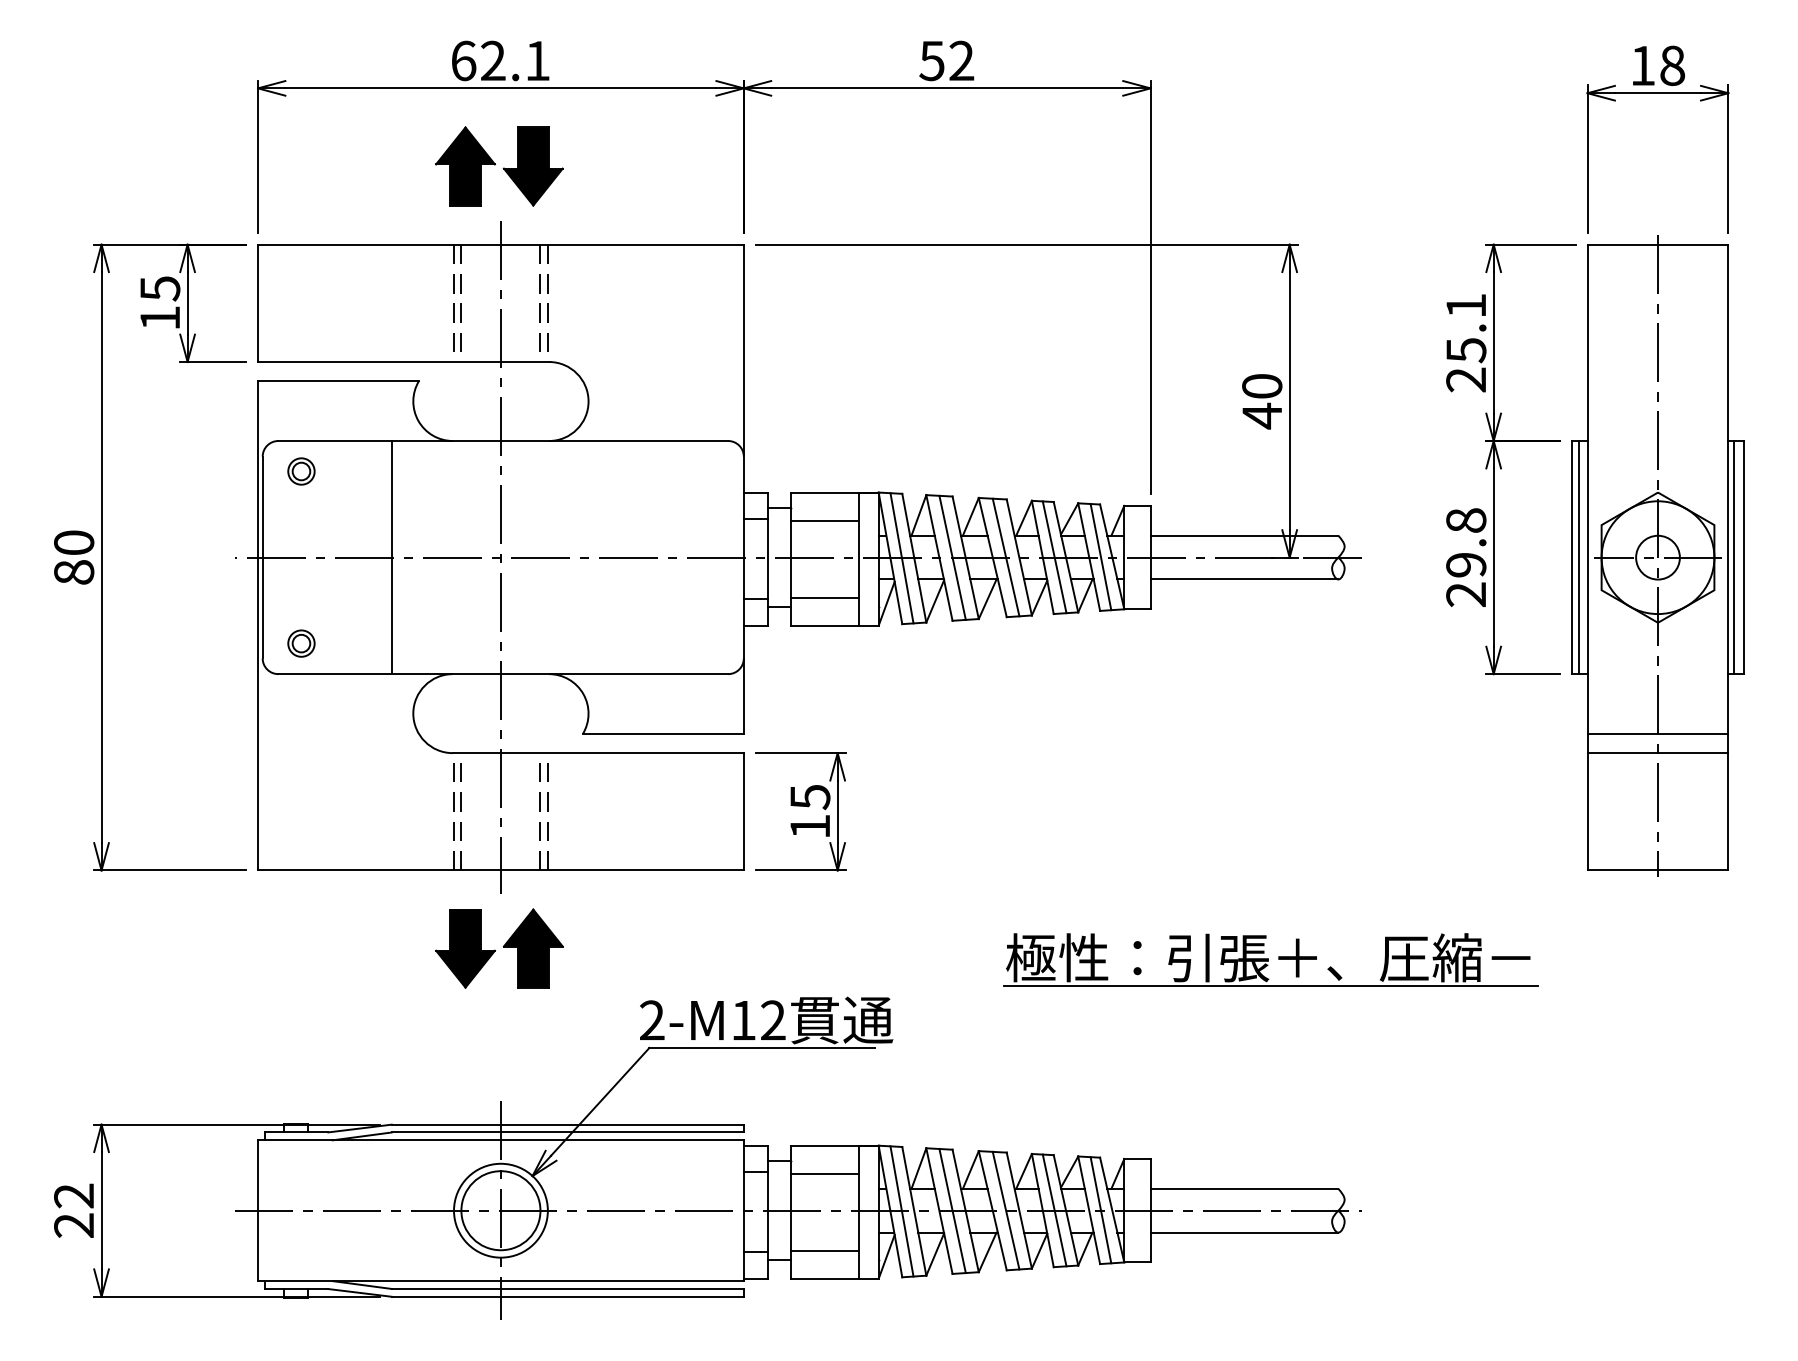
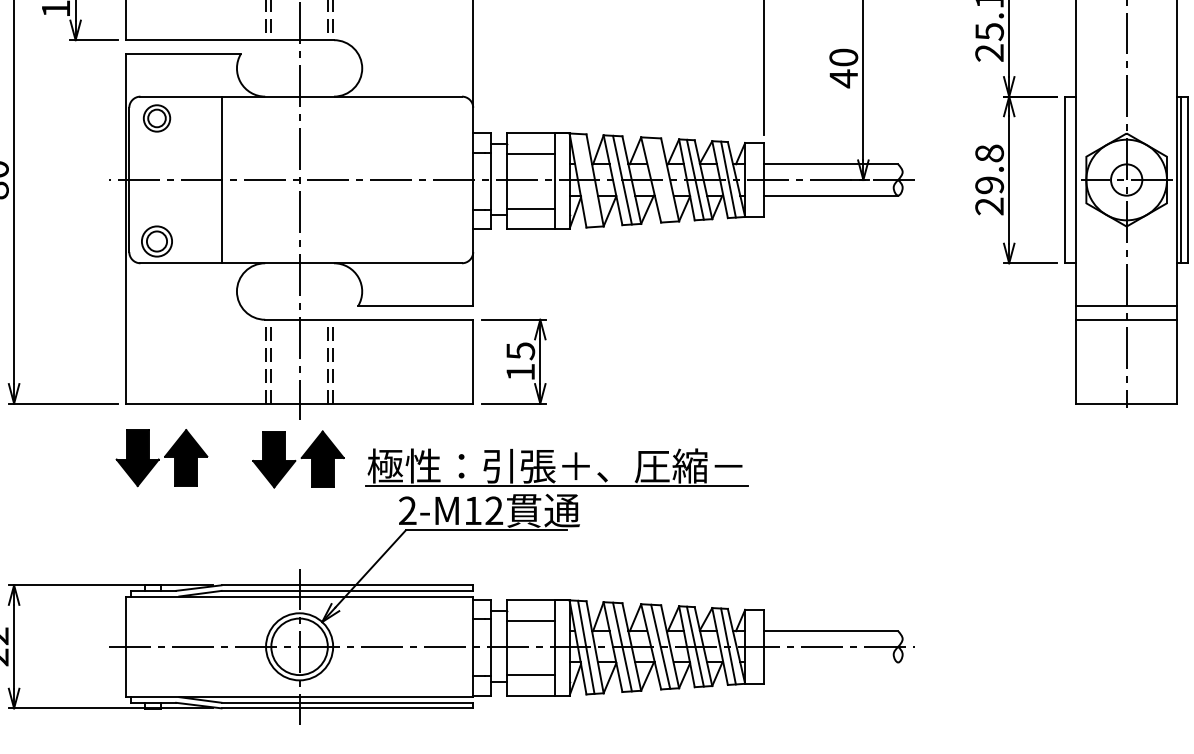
part: (301, 471) -> (157, 118), size x1.4
line: (1005, 557) -> (660, 179), removed
line: (1578, 557) -> (1069, 179), removed
line: (901, 558) -> (585, 180), removed
part: (301, 643) -> (157, 241), size x1.6
part: (308, 946) -> (162, 457), added
part: (1270, 959) -> (556, 467), moved
line: (1244, 1232) -> (831, 662), removed

